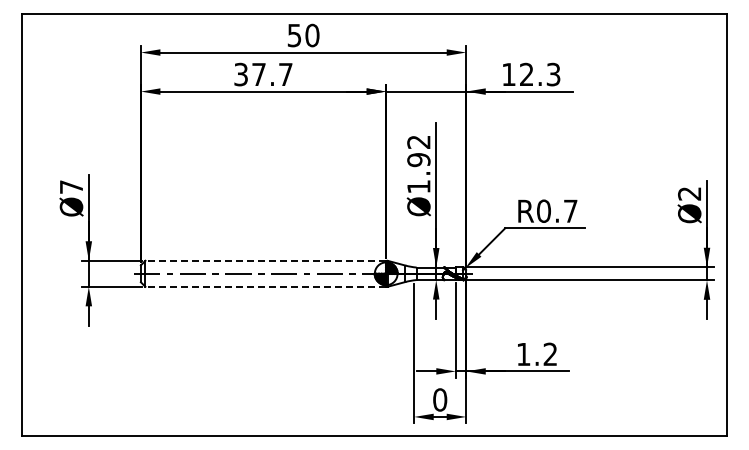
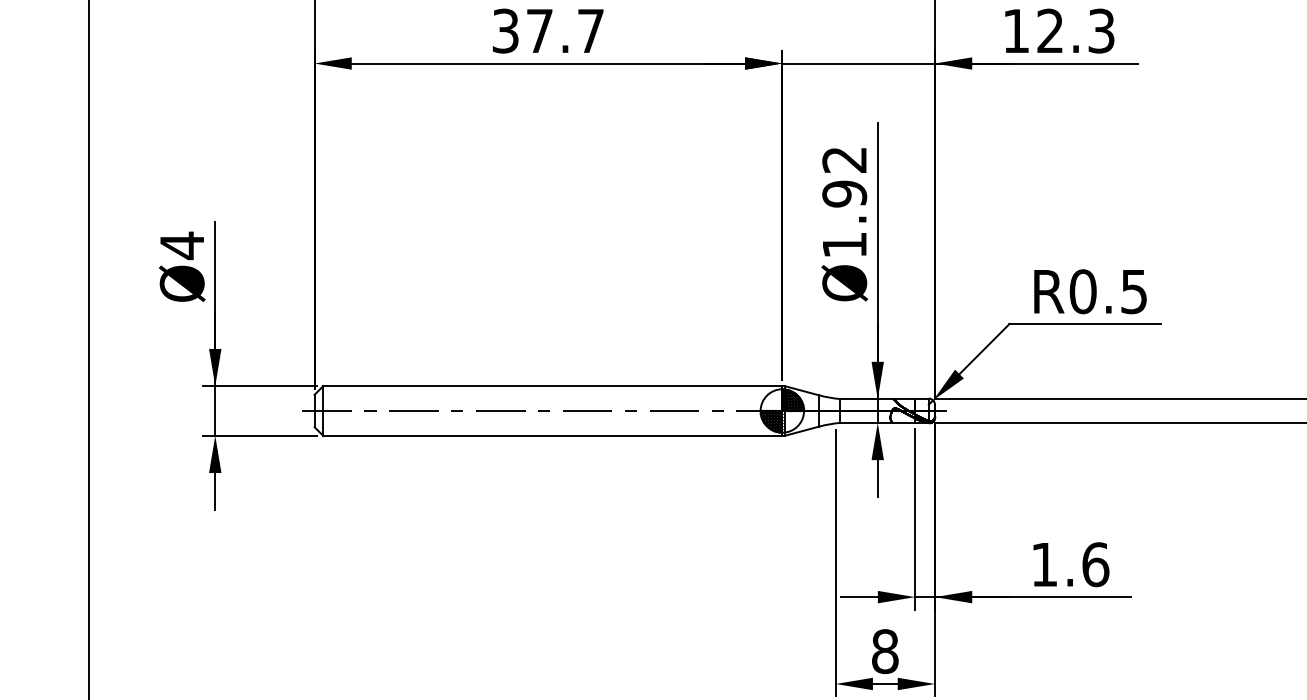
text: (71, 186) -> (182, 244), Ø7 -> Ø4
text: (570, 210) -> (1133, 290), R0.7 -> R0.5
line: (265, 260) -> (552, 385), dashed -> solid
line: (265, 286) -> (552, 435), dashed -> solid
text: (550, 354) -> (1095, 564), 1.2 -> 1.6
text: (440, 399) -> (885, 650), 0 -> 8

